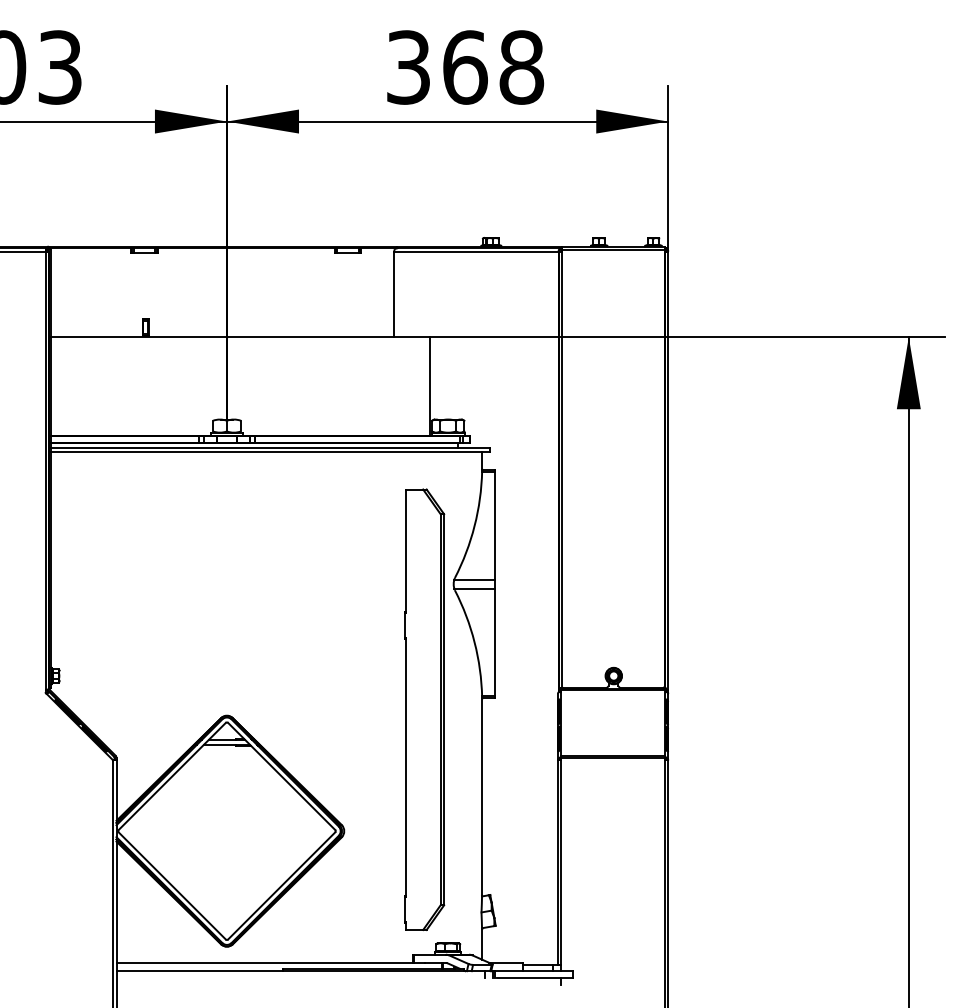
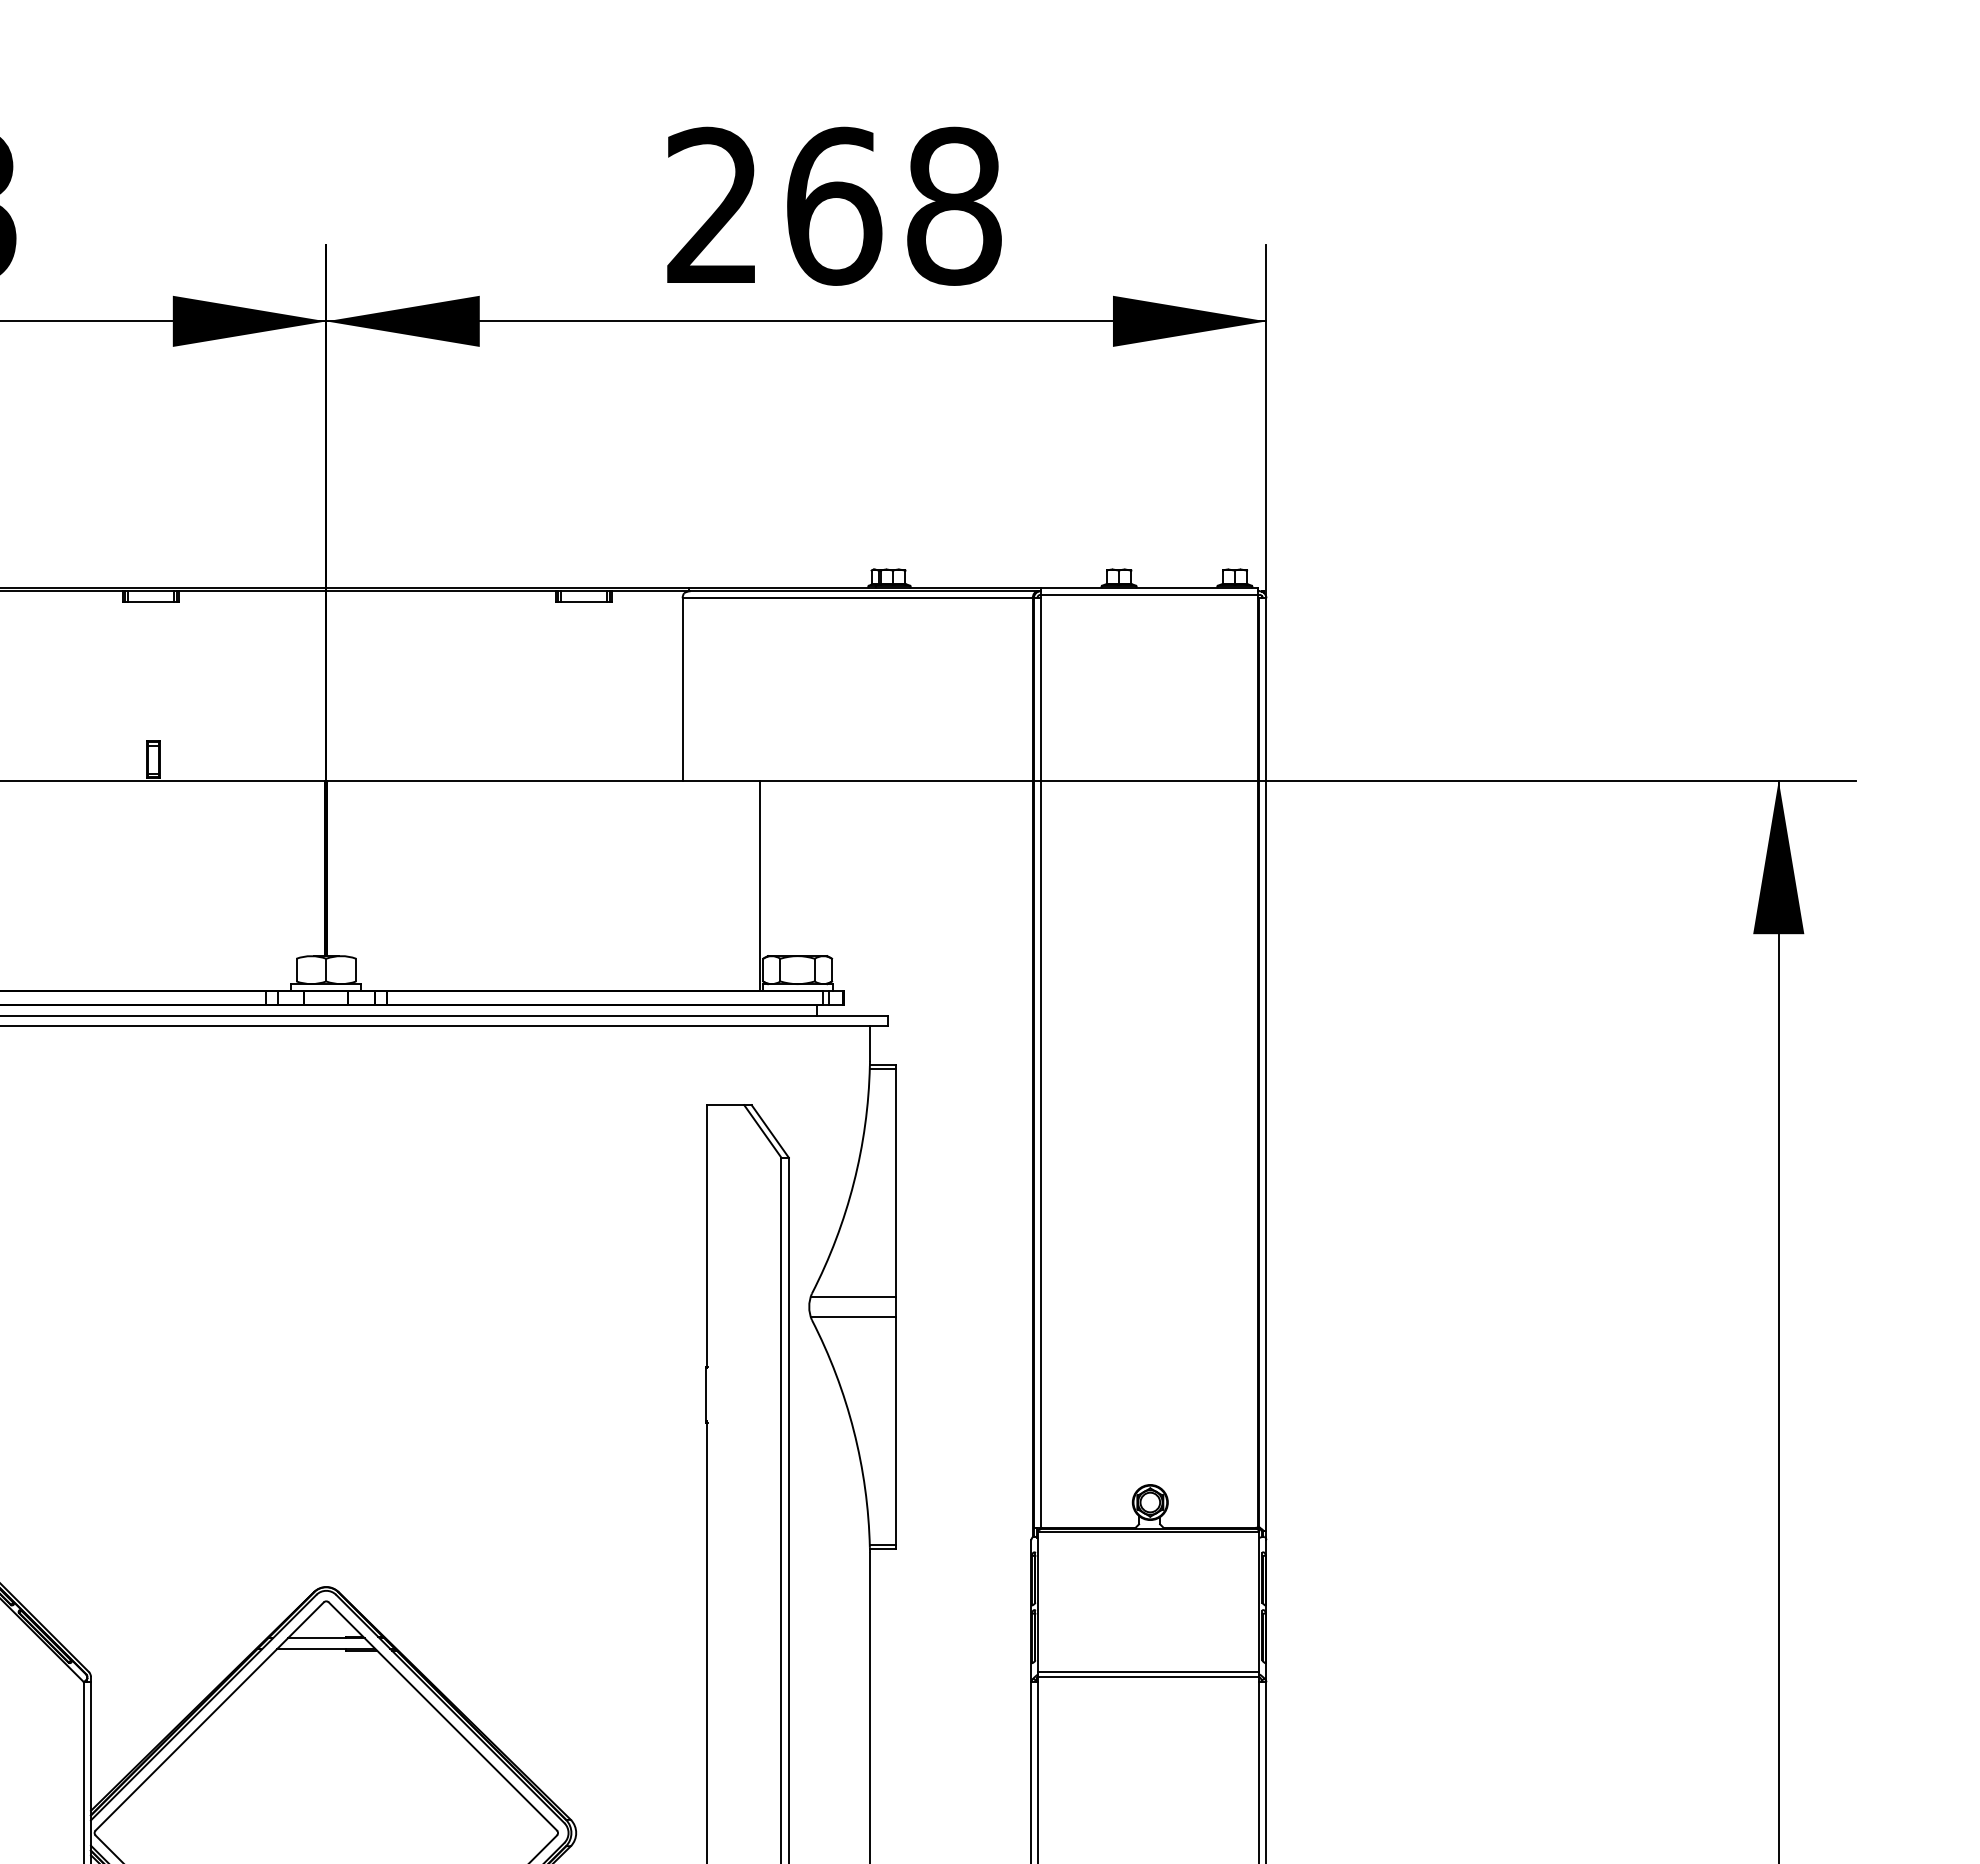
text: (408, 67) -> (712, 206), 368 -> 268

